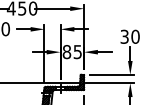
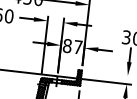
text: (77, 52) -> (77, 47), 85 -> 87
line: (111, 74) -> (109, 73), removed

